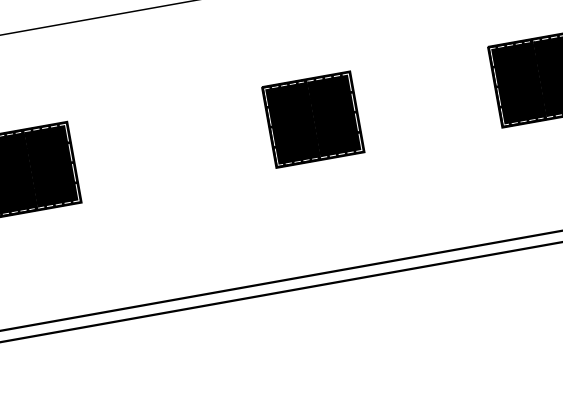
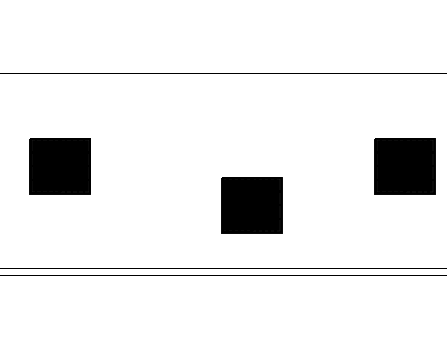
part: (312, 120) -> (251, 205), moved

